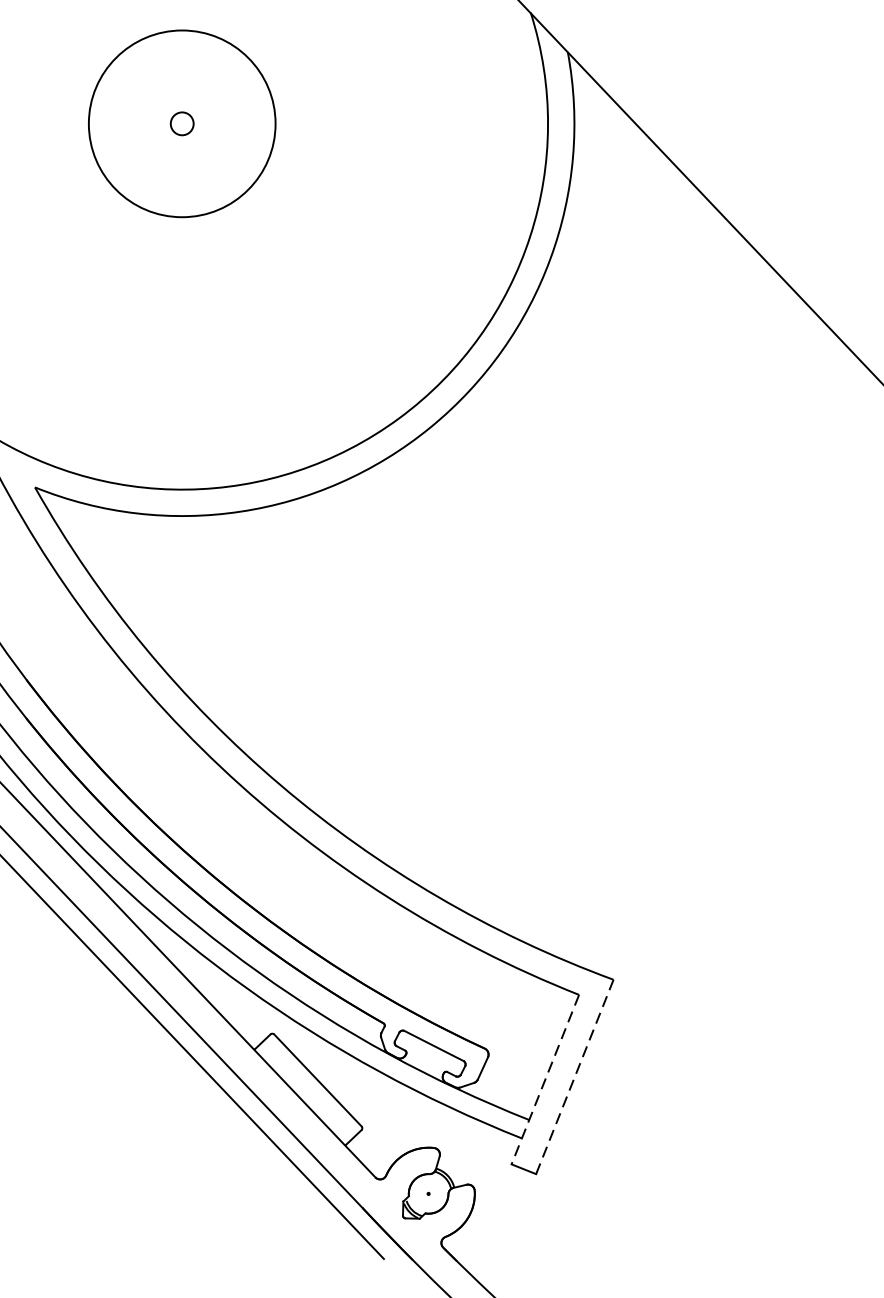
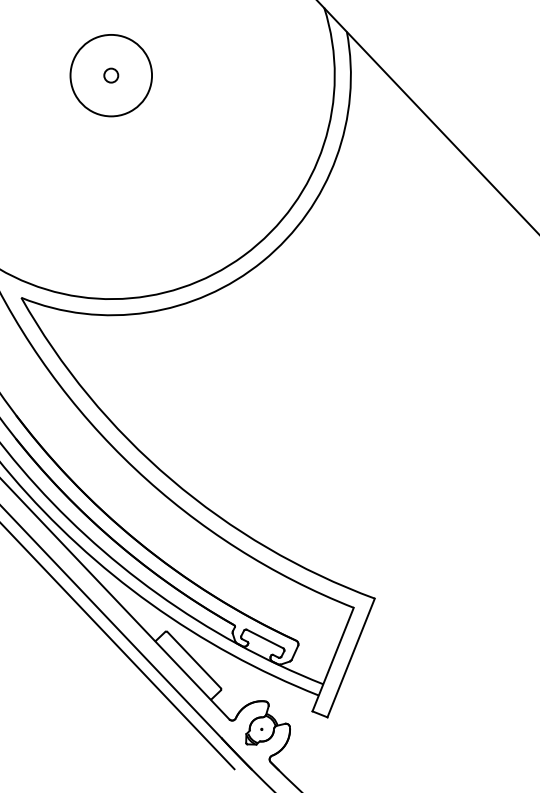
circle: (182, 123) -> (111, 75), size x0.71
line: (575, 1076) -> (351, 657), dashed -> solid
line: (545, 1079) -> (333, 659), dashed -> solid

